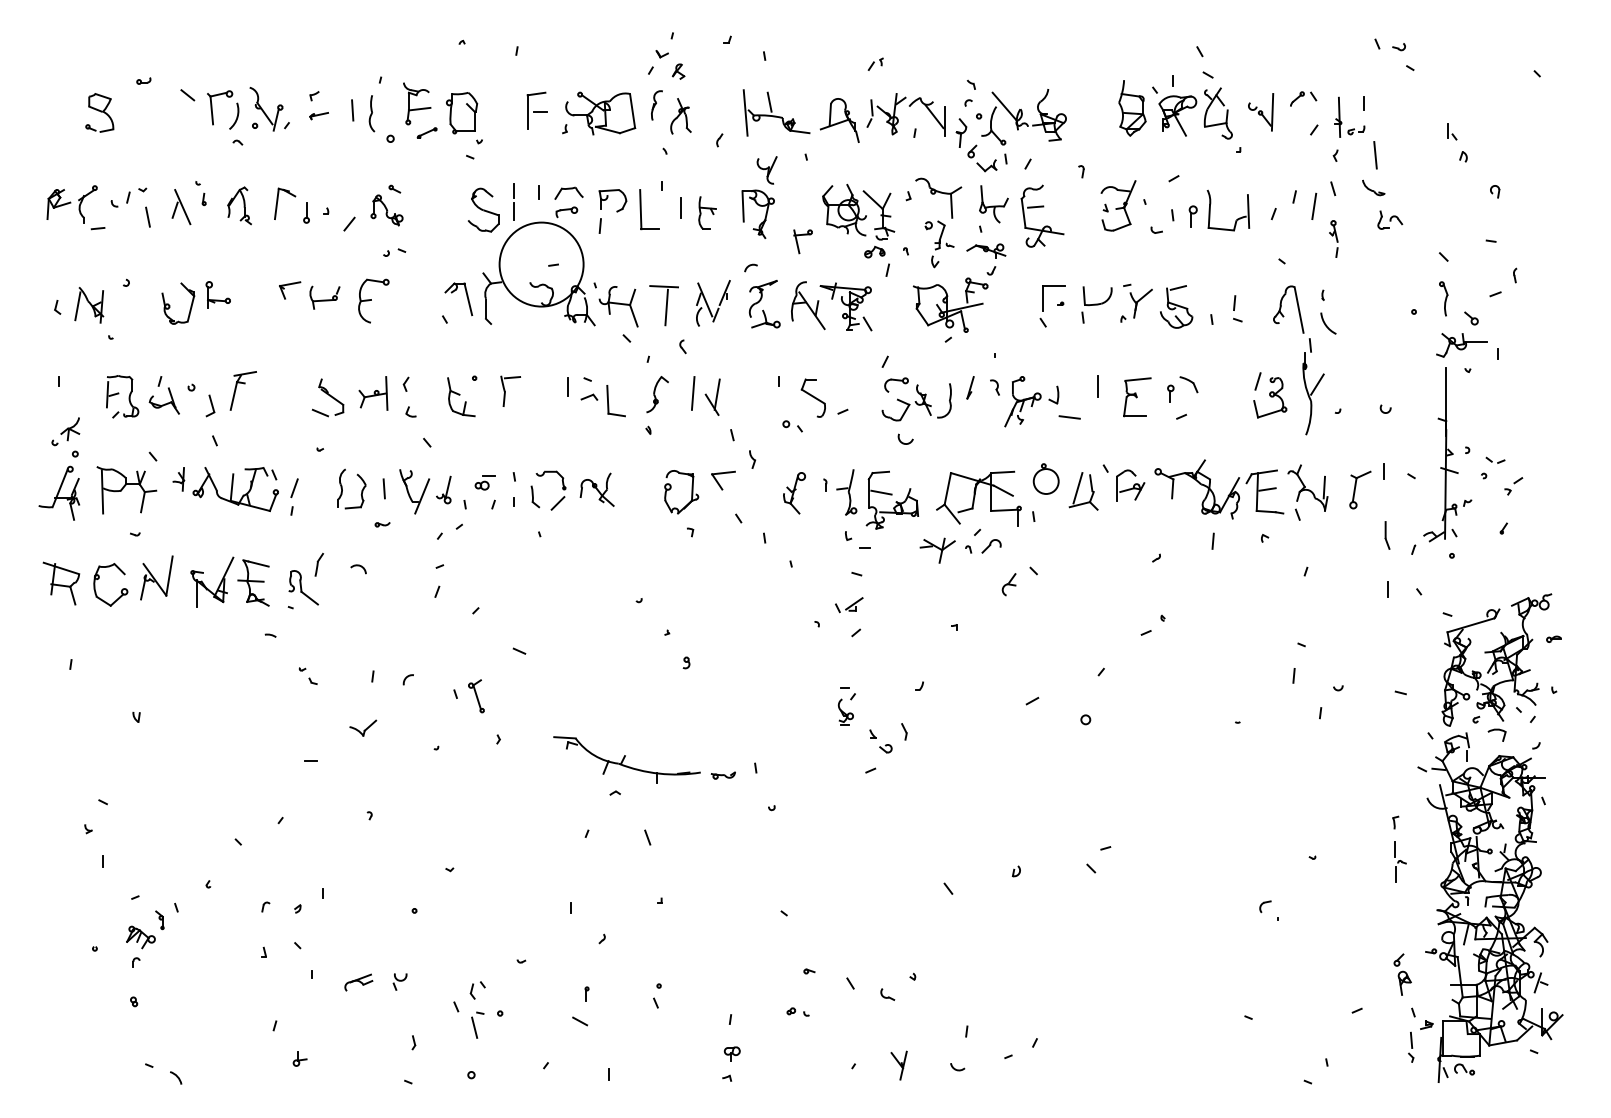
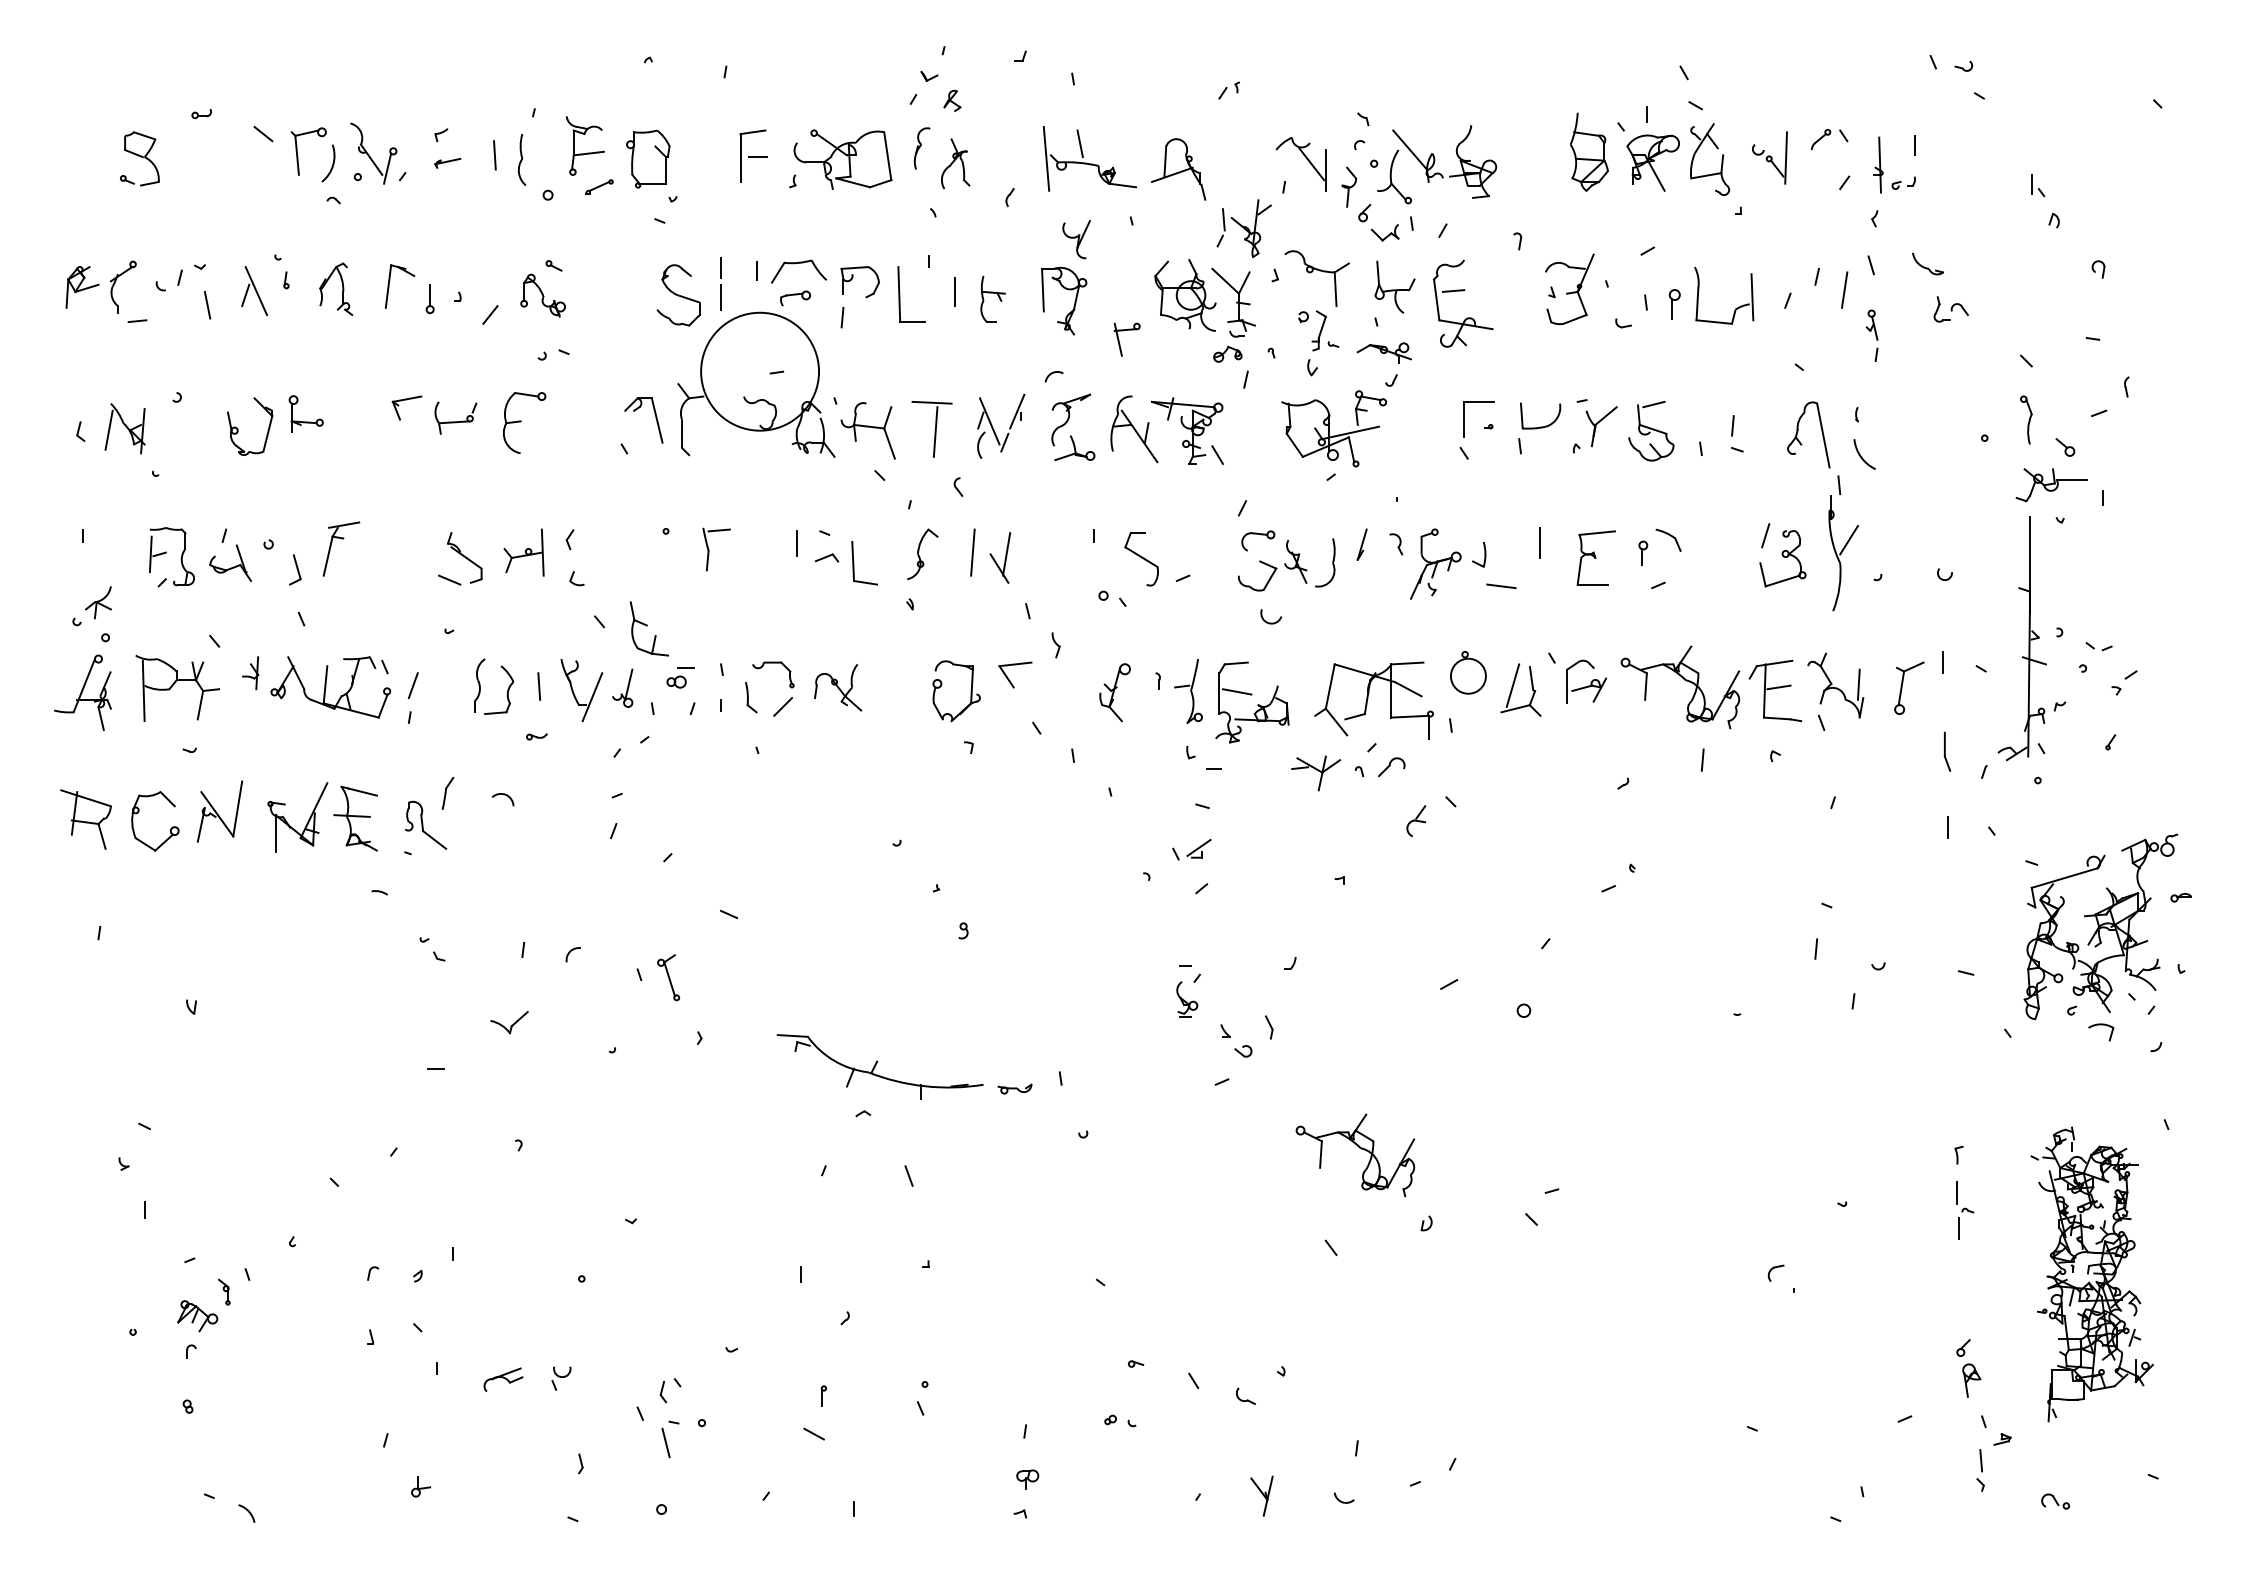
part: (886, 114) -> (1243, 228), moved
line: (1375, 154) -> (1930, 217), removed
part: (568, 193) -> (798, 271), size x1.4
part: (460, 396) -> (648, 628), moved
part: (968, 817) -> (1359, 1148), added
part: (1490, 907) -> (2092, 1274), size x0.6

